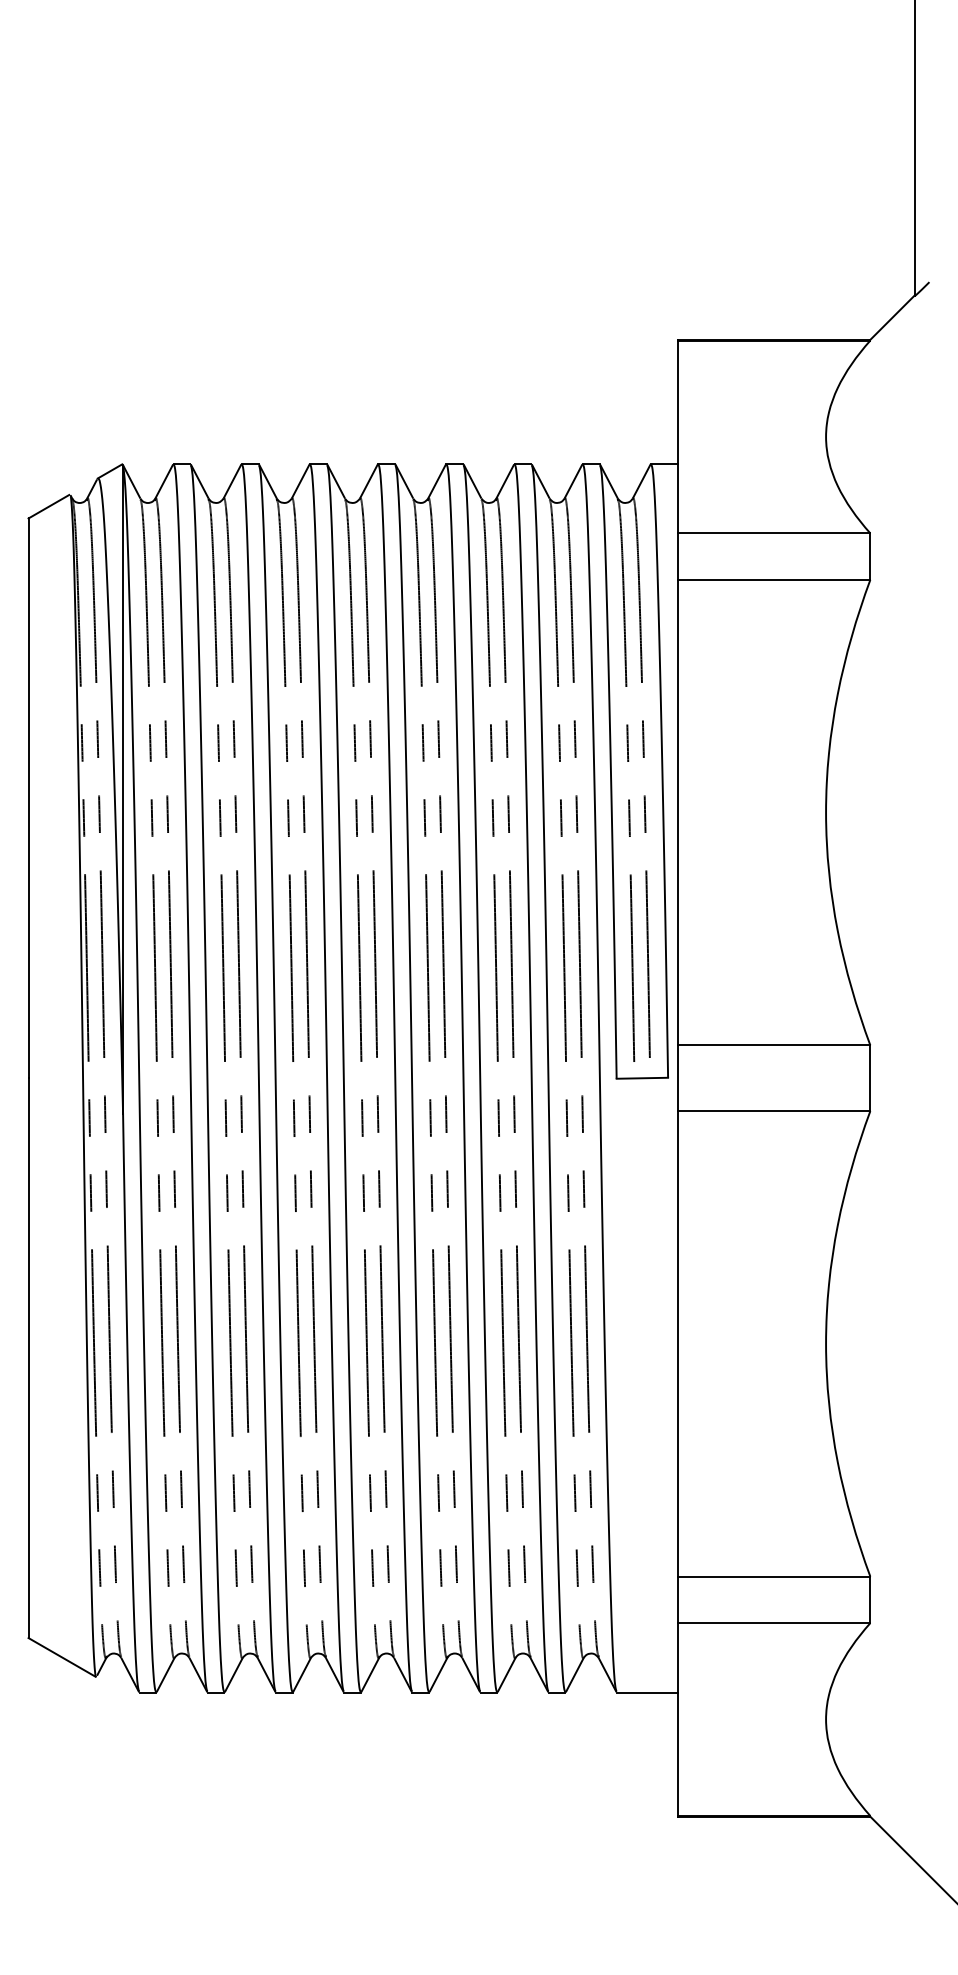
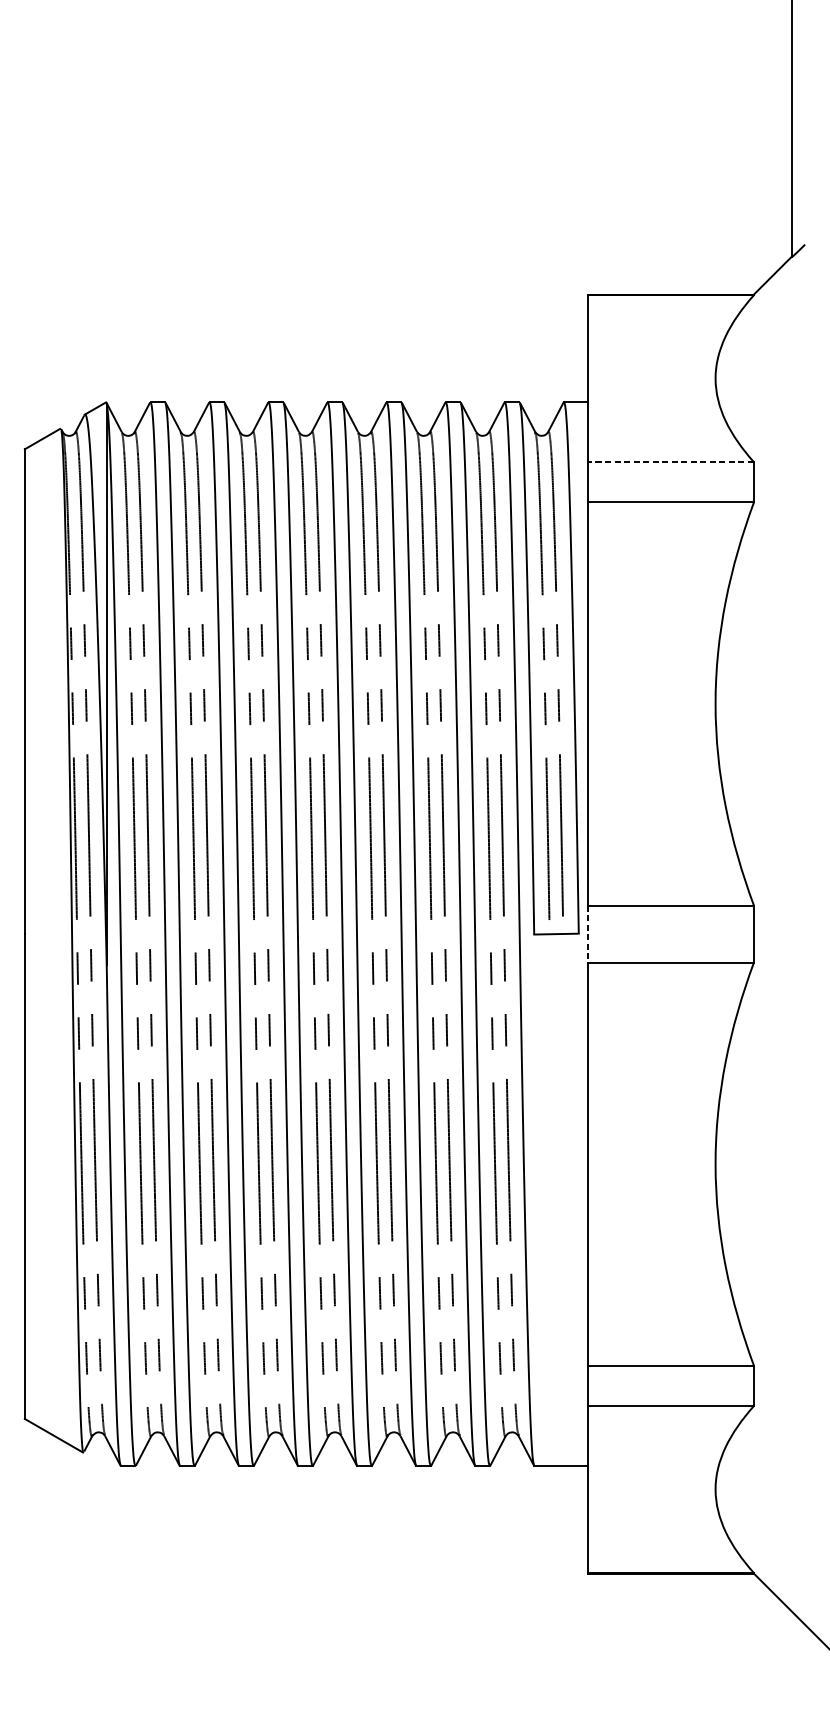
line: (774, 533) -> (670, 462), solid -> dashed
line: (678, 1078) -> (587, 934), solid -> dashed

